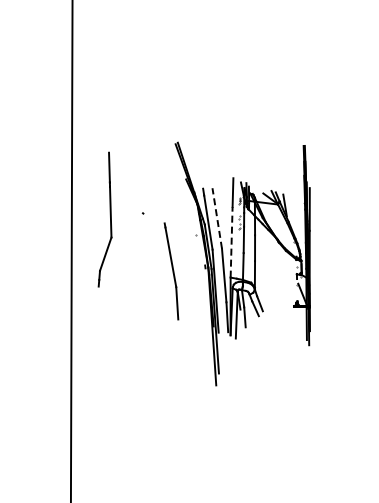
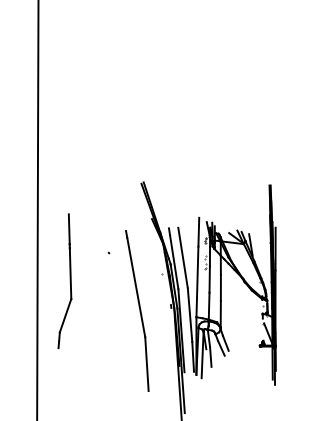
line: (217, 218) -> (183, 258), dashed -> solid
part: (104, 219) -> (64, 281), moved
line: (231, 241) -> (197, 281), dashed -> solid
part: (171, 271) -> (137, 311), size x1.67

